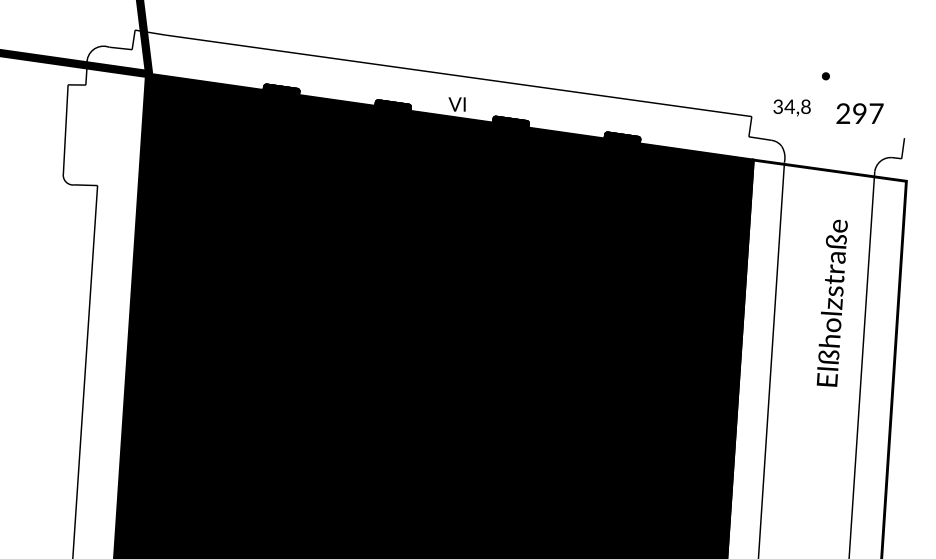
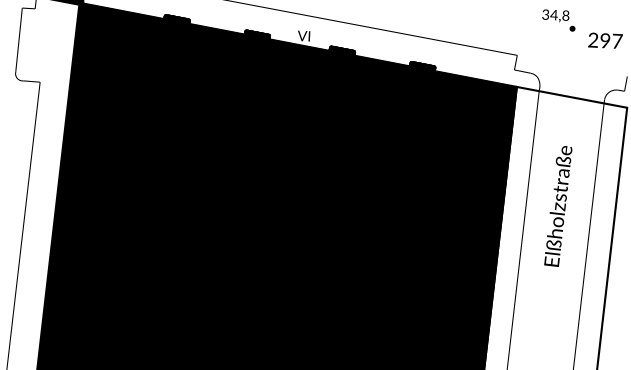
text: (791, 107) -> (555, 15), moved
text: (859, 113) -> (605, 40), moved
text: (831, 302) -> (557, 205), moved

